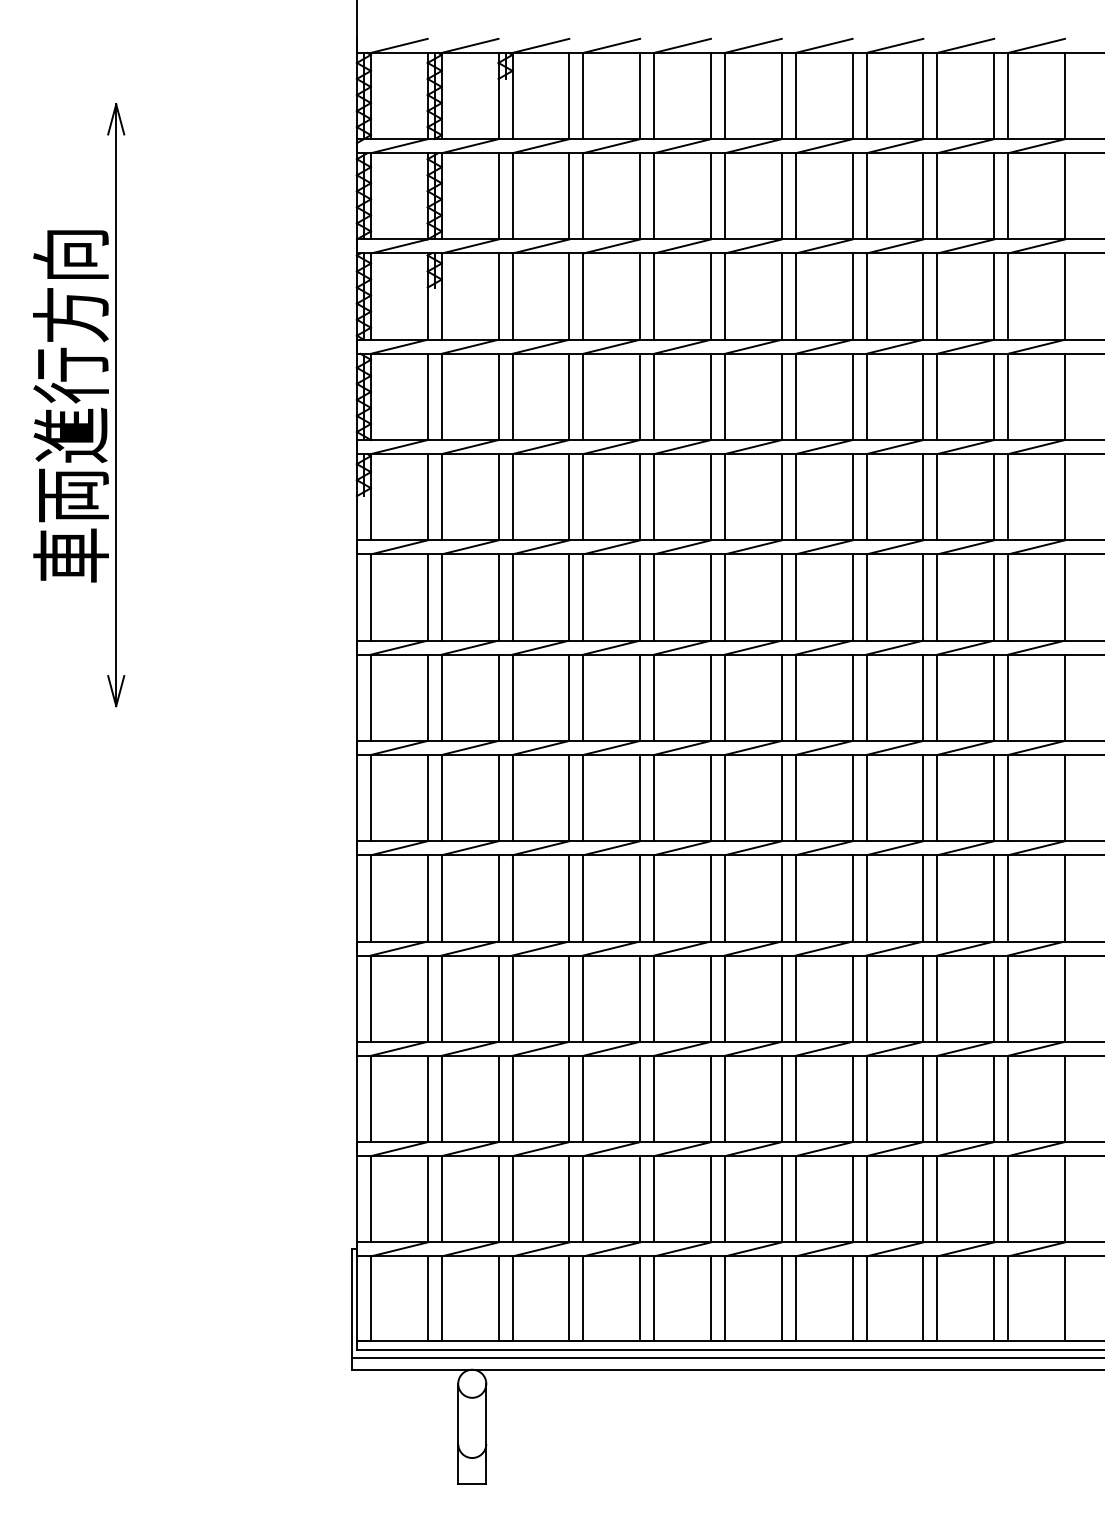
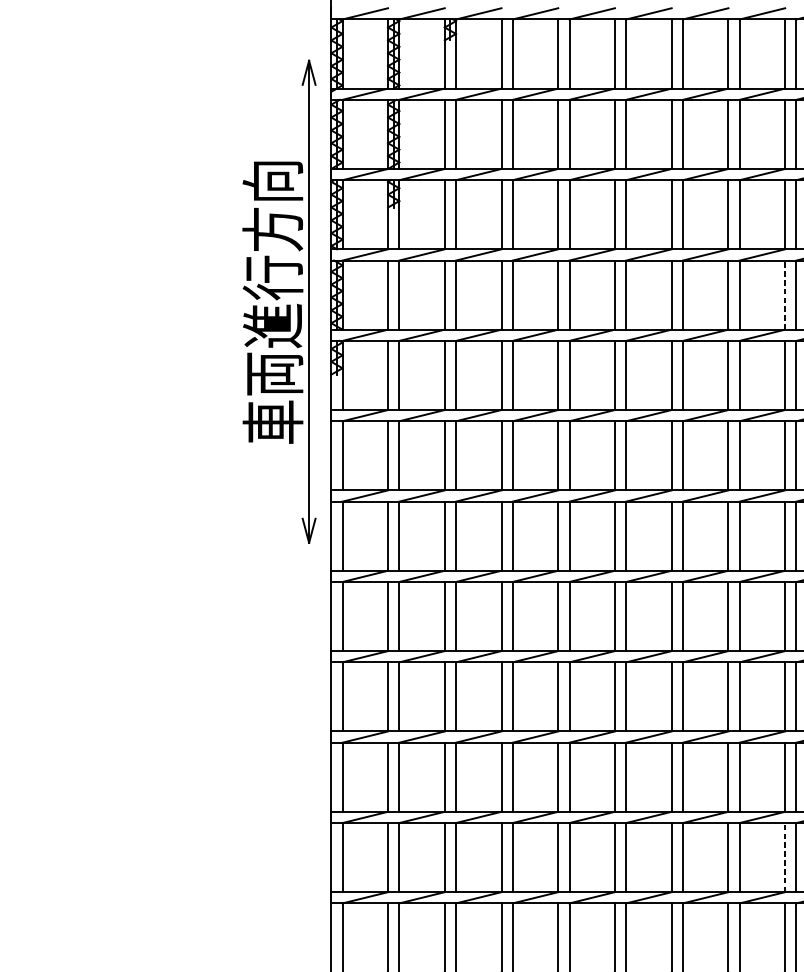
line: (923, 396) -> (785, 294), solid -> dashed
part: (79, 405) -> (279, 301), moved
line: (923, 1098) -> (785, 857), solid -> dashed

